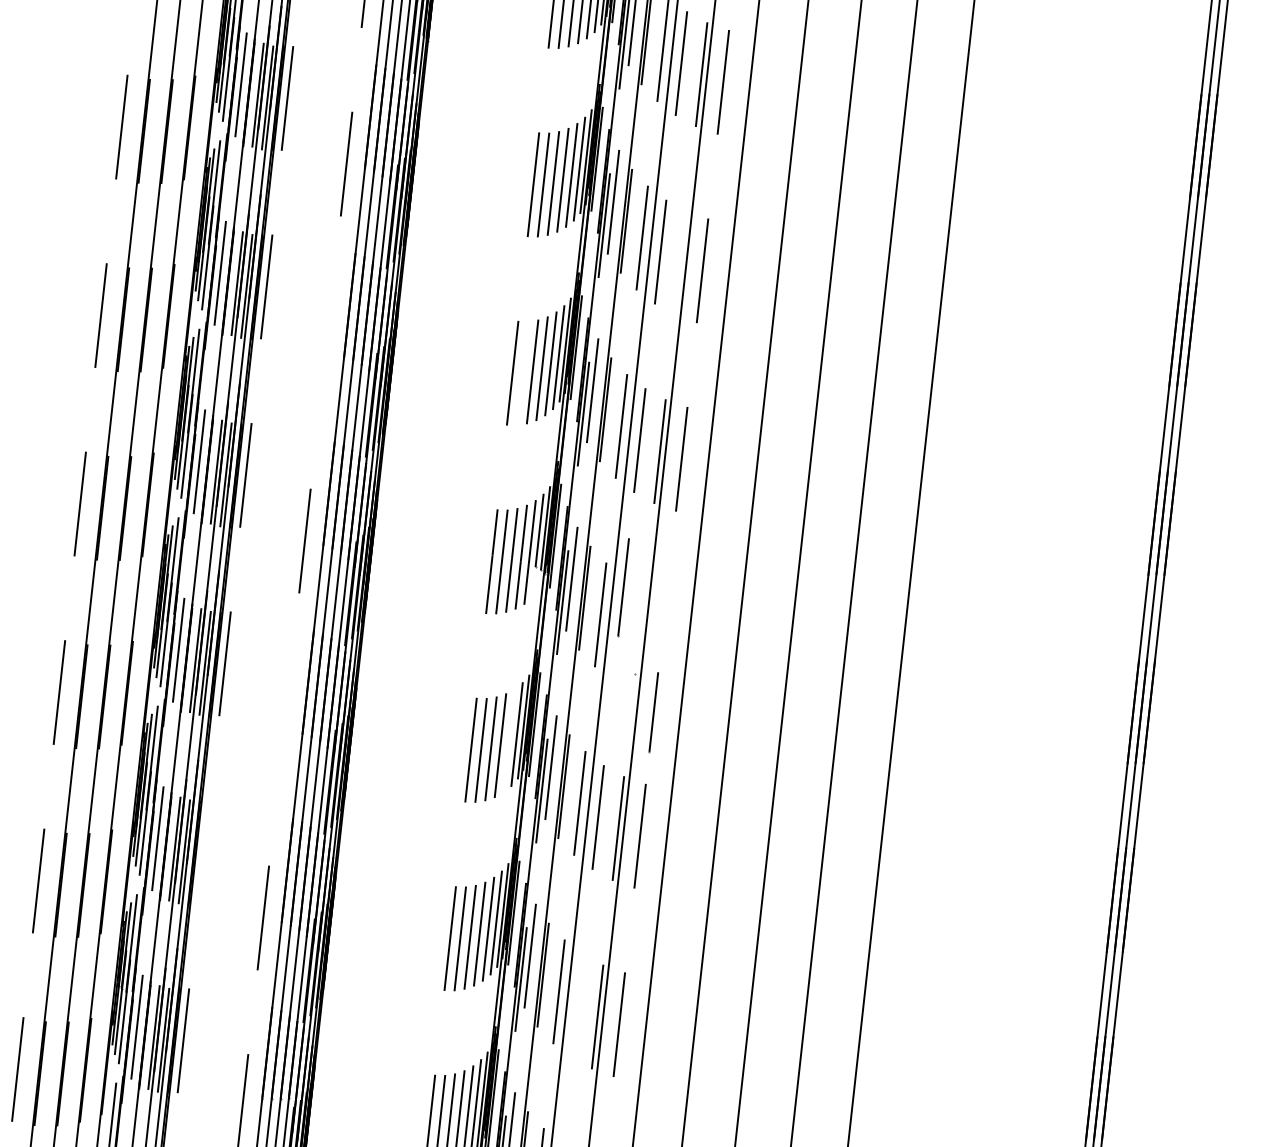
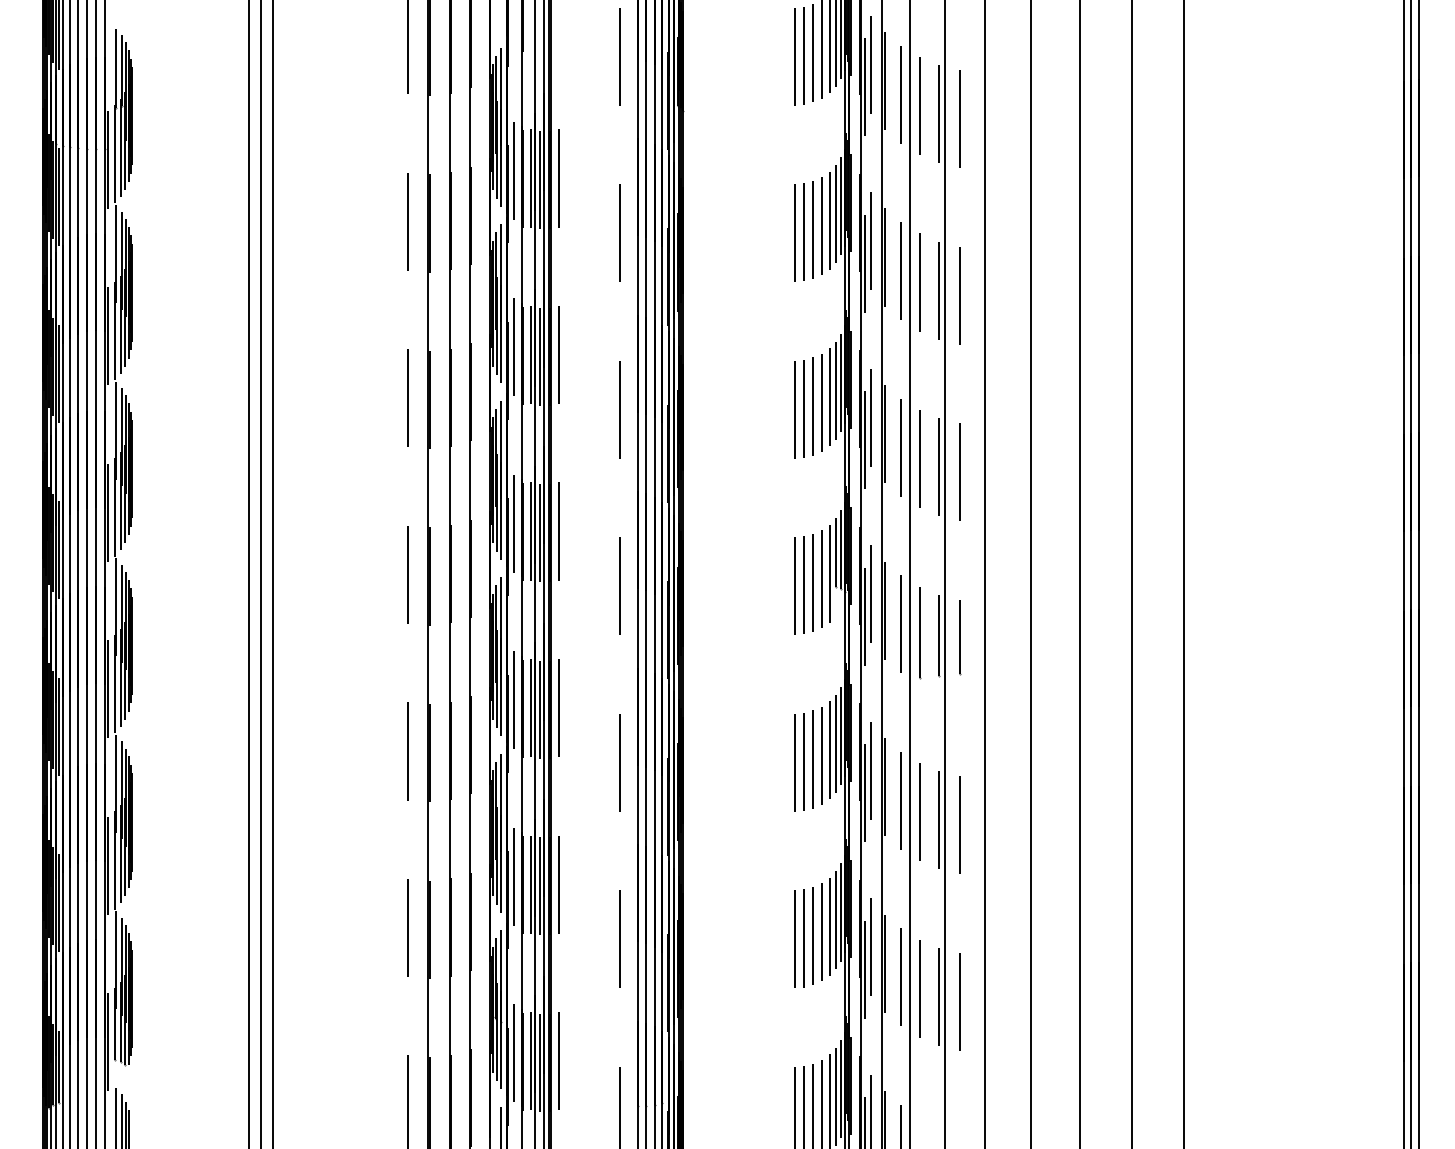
line: (680, 262) -> (939, 290), added
line: (325, 352) -> (619, 409), added
line: (522, 373) -> (804, 408), added
line: (624, 588) -> (920, 633), moved
line: (640, 630) -> (939, 634), added
line: (653, 712) -> (960, 637), moved
line: (284, 729) -> (620, 762), added
line: (509, 741) -> (829, 750), added
line: (204, 852) -> (558, 884), added
line: (577, 1005) -> (919, 988), added

